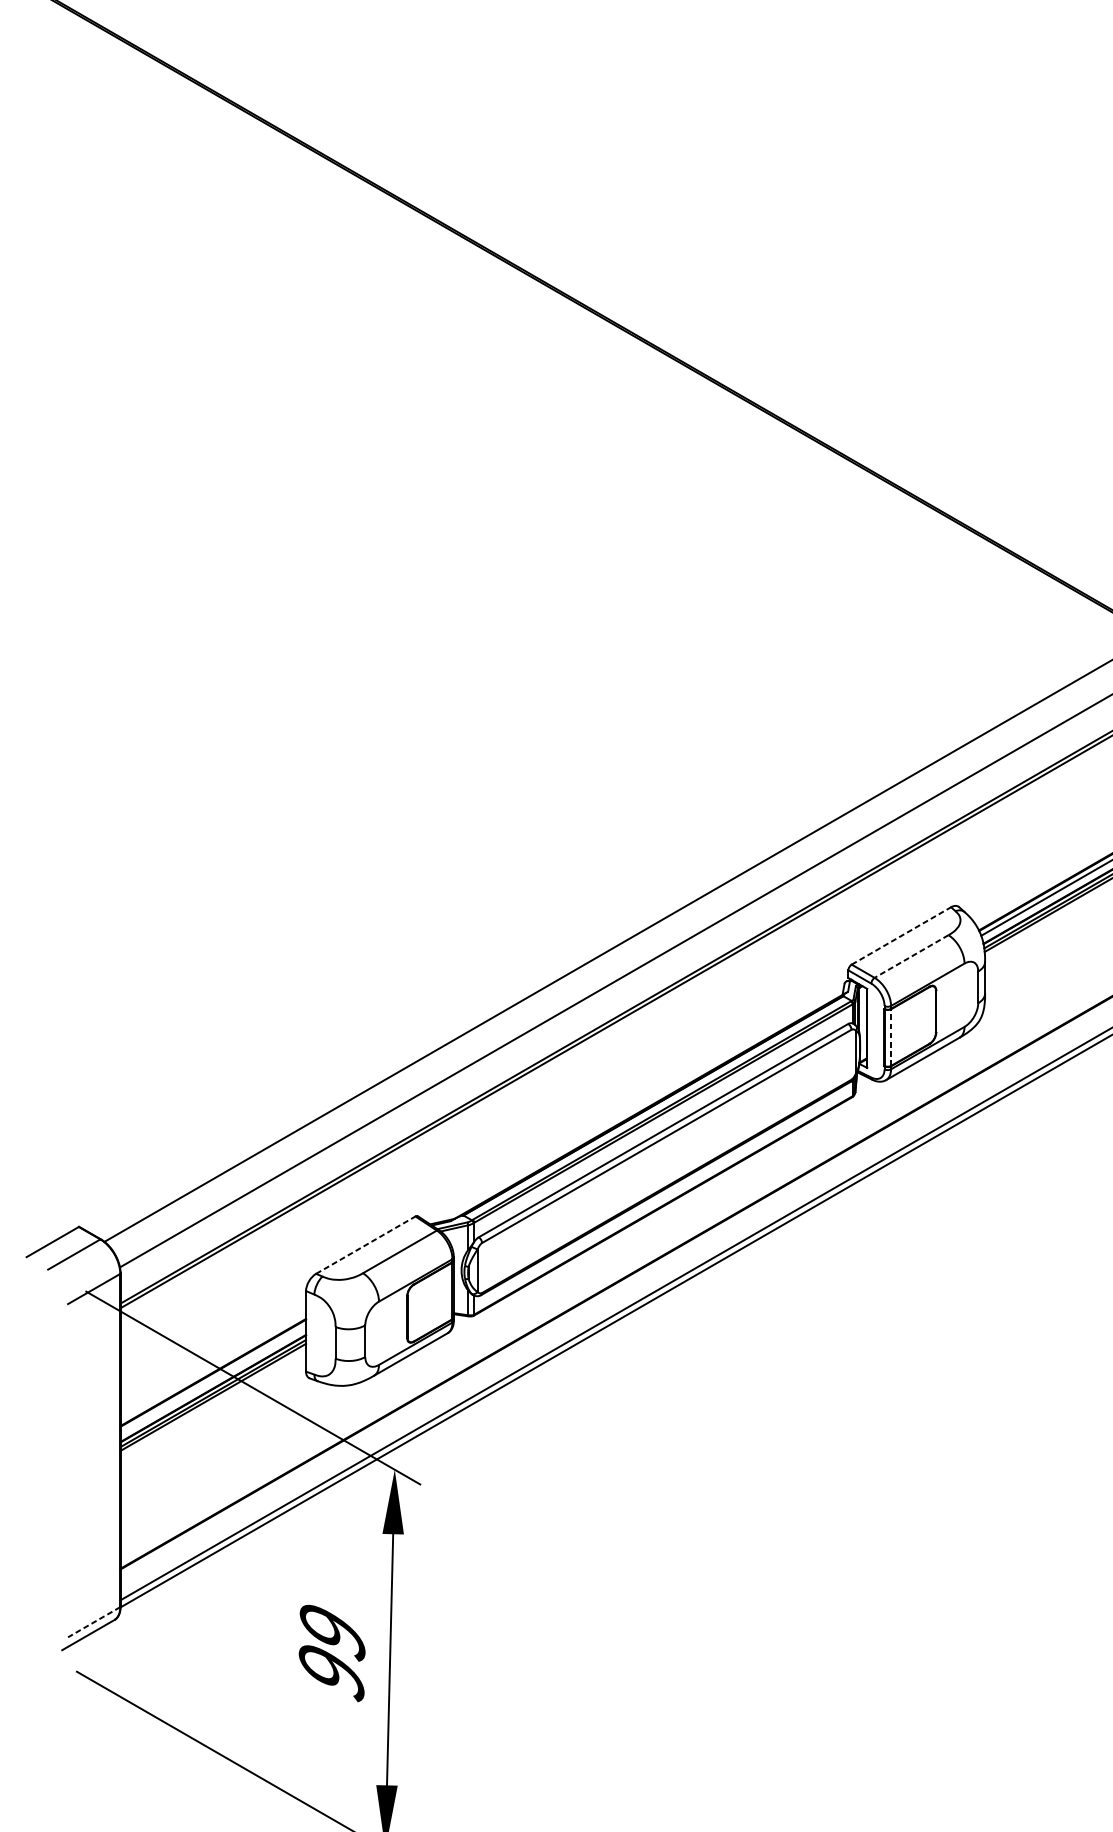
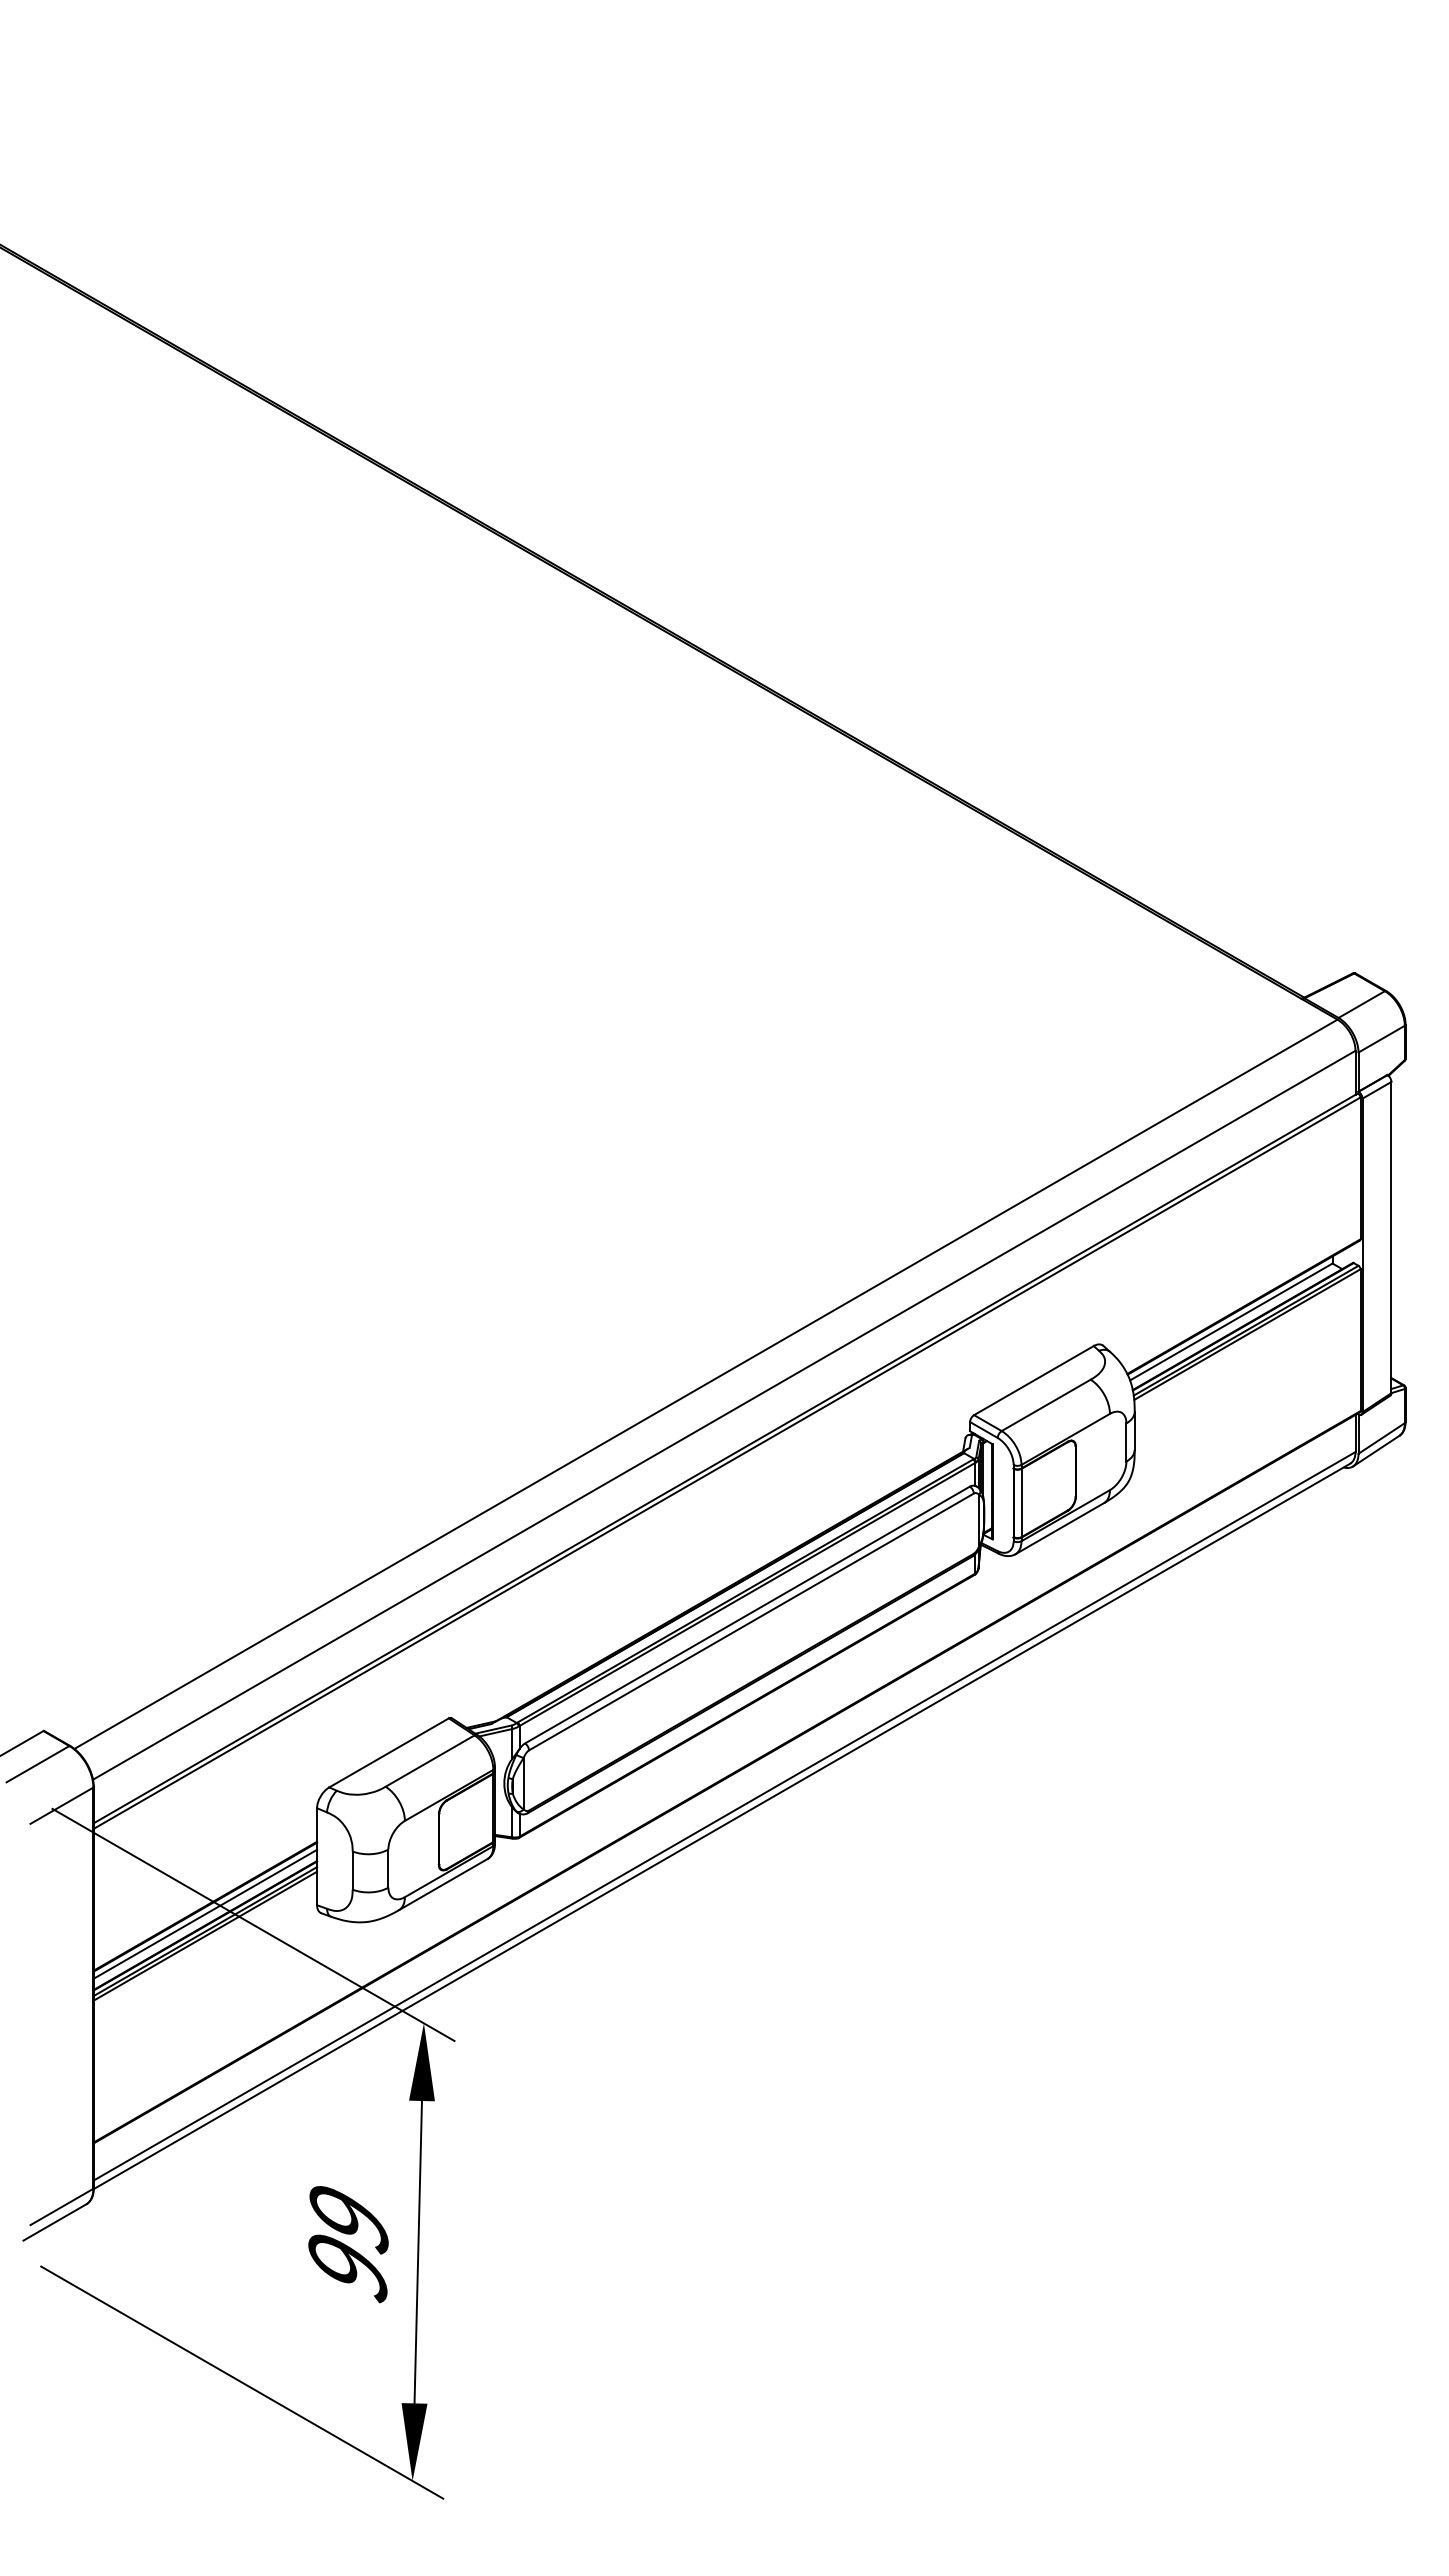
line: (901, 935) -> (1034, 1380), dashed -> solid
line: (911, 956) -> (1045, 1405), dashed -> solid
line: (891, 1037) -> (1021, 1502), dashed -> solid
line: (366, 1244) -> (389, 1752), dashed -> solid
line: (213, 1378) -> (205, 1913), added
line: (93, 1622) -> (61, 2207), dashed -> solid

